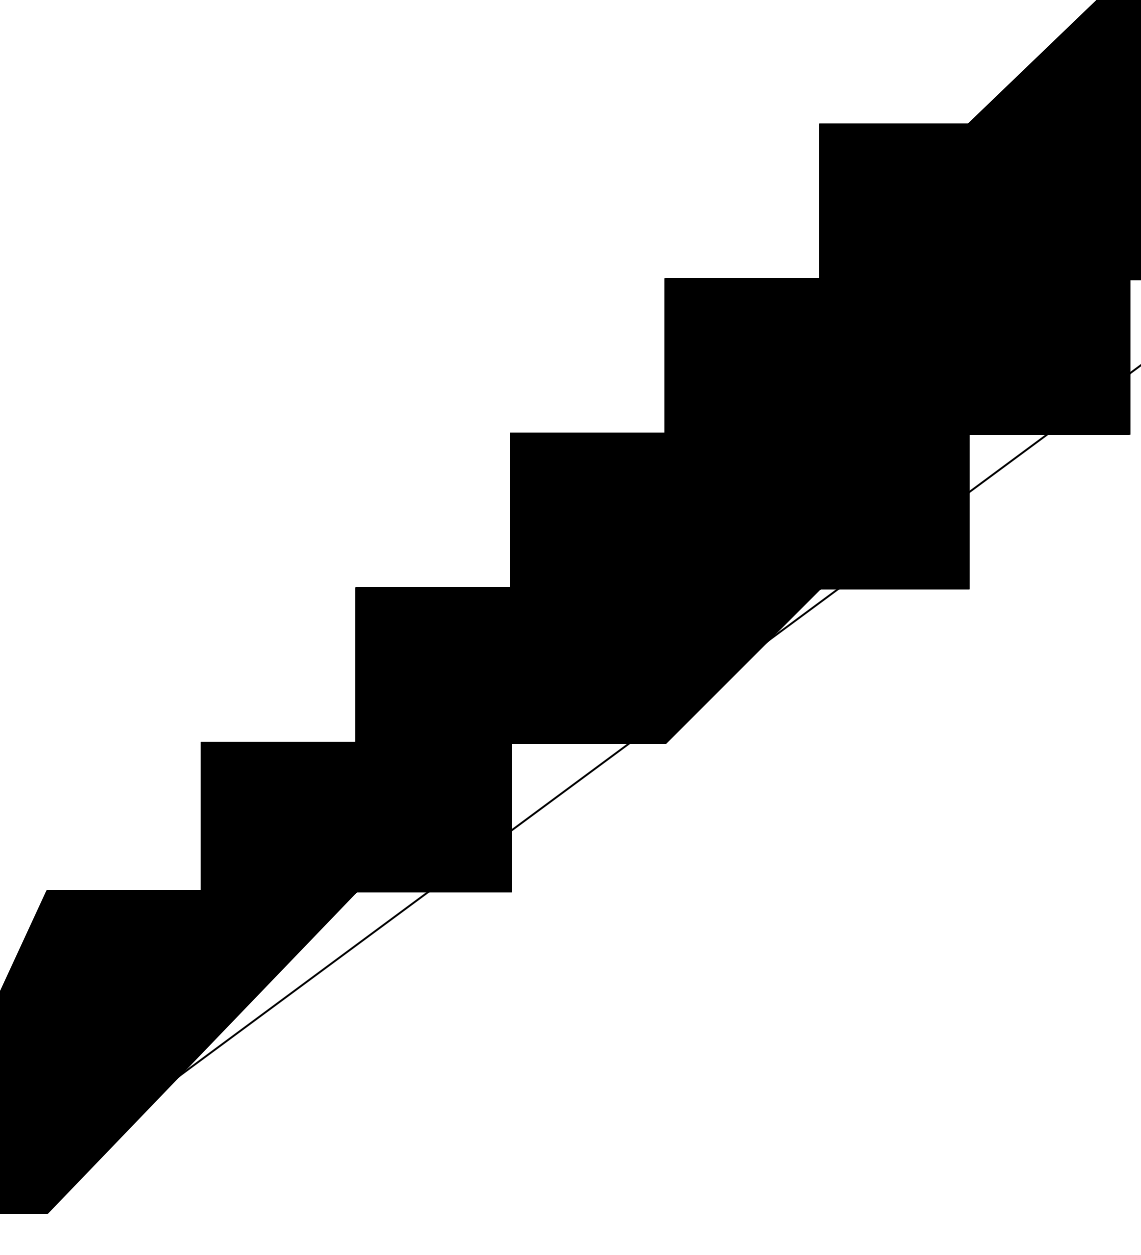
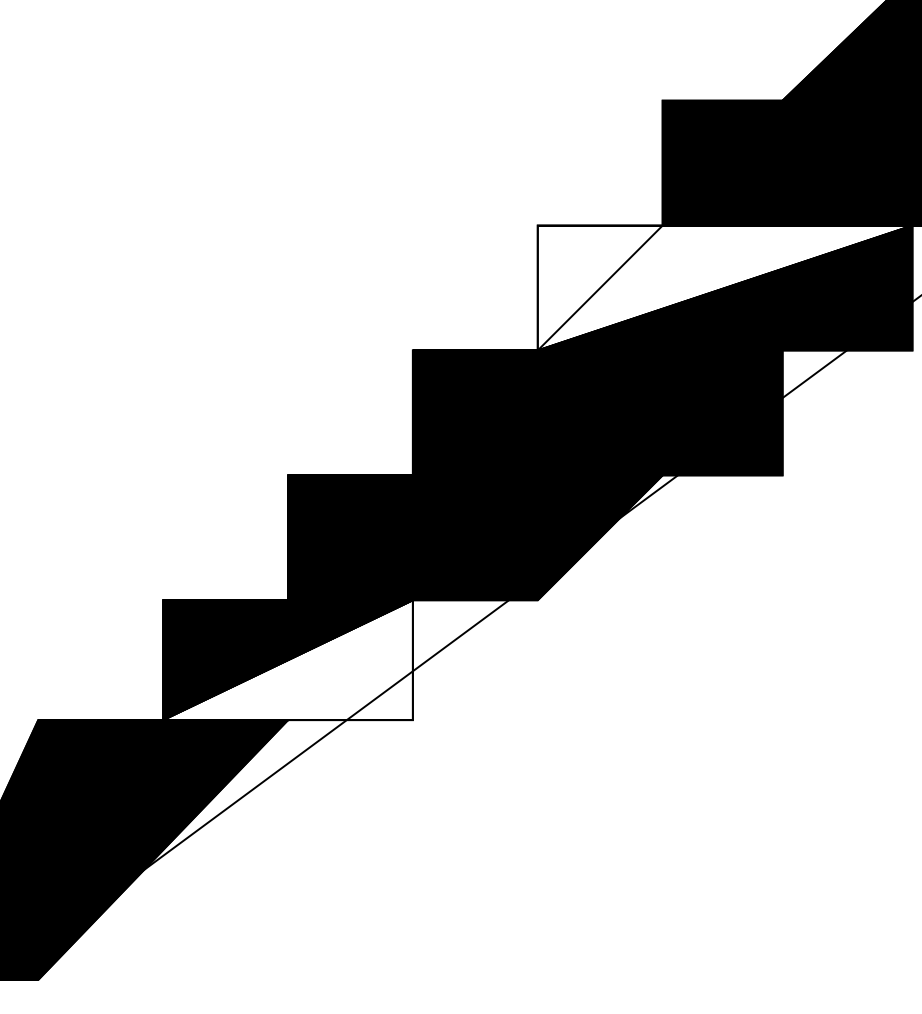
fill: (897, 356) -> (725, 288), removed
fill: (355, 816) -> (287, 659), removed

